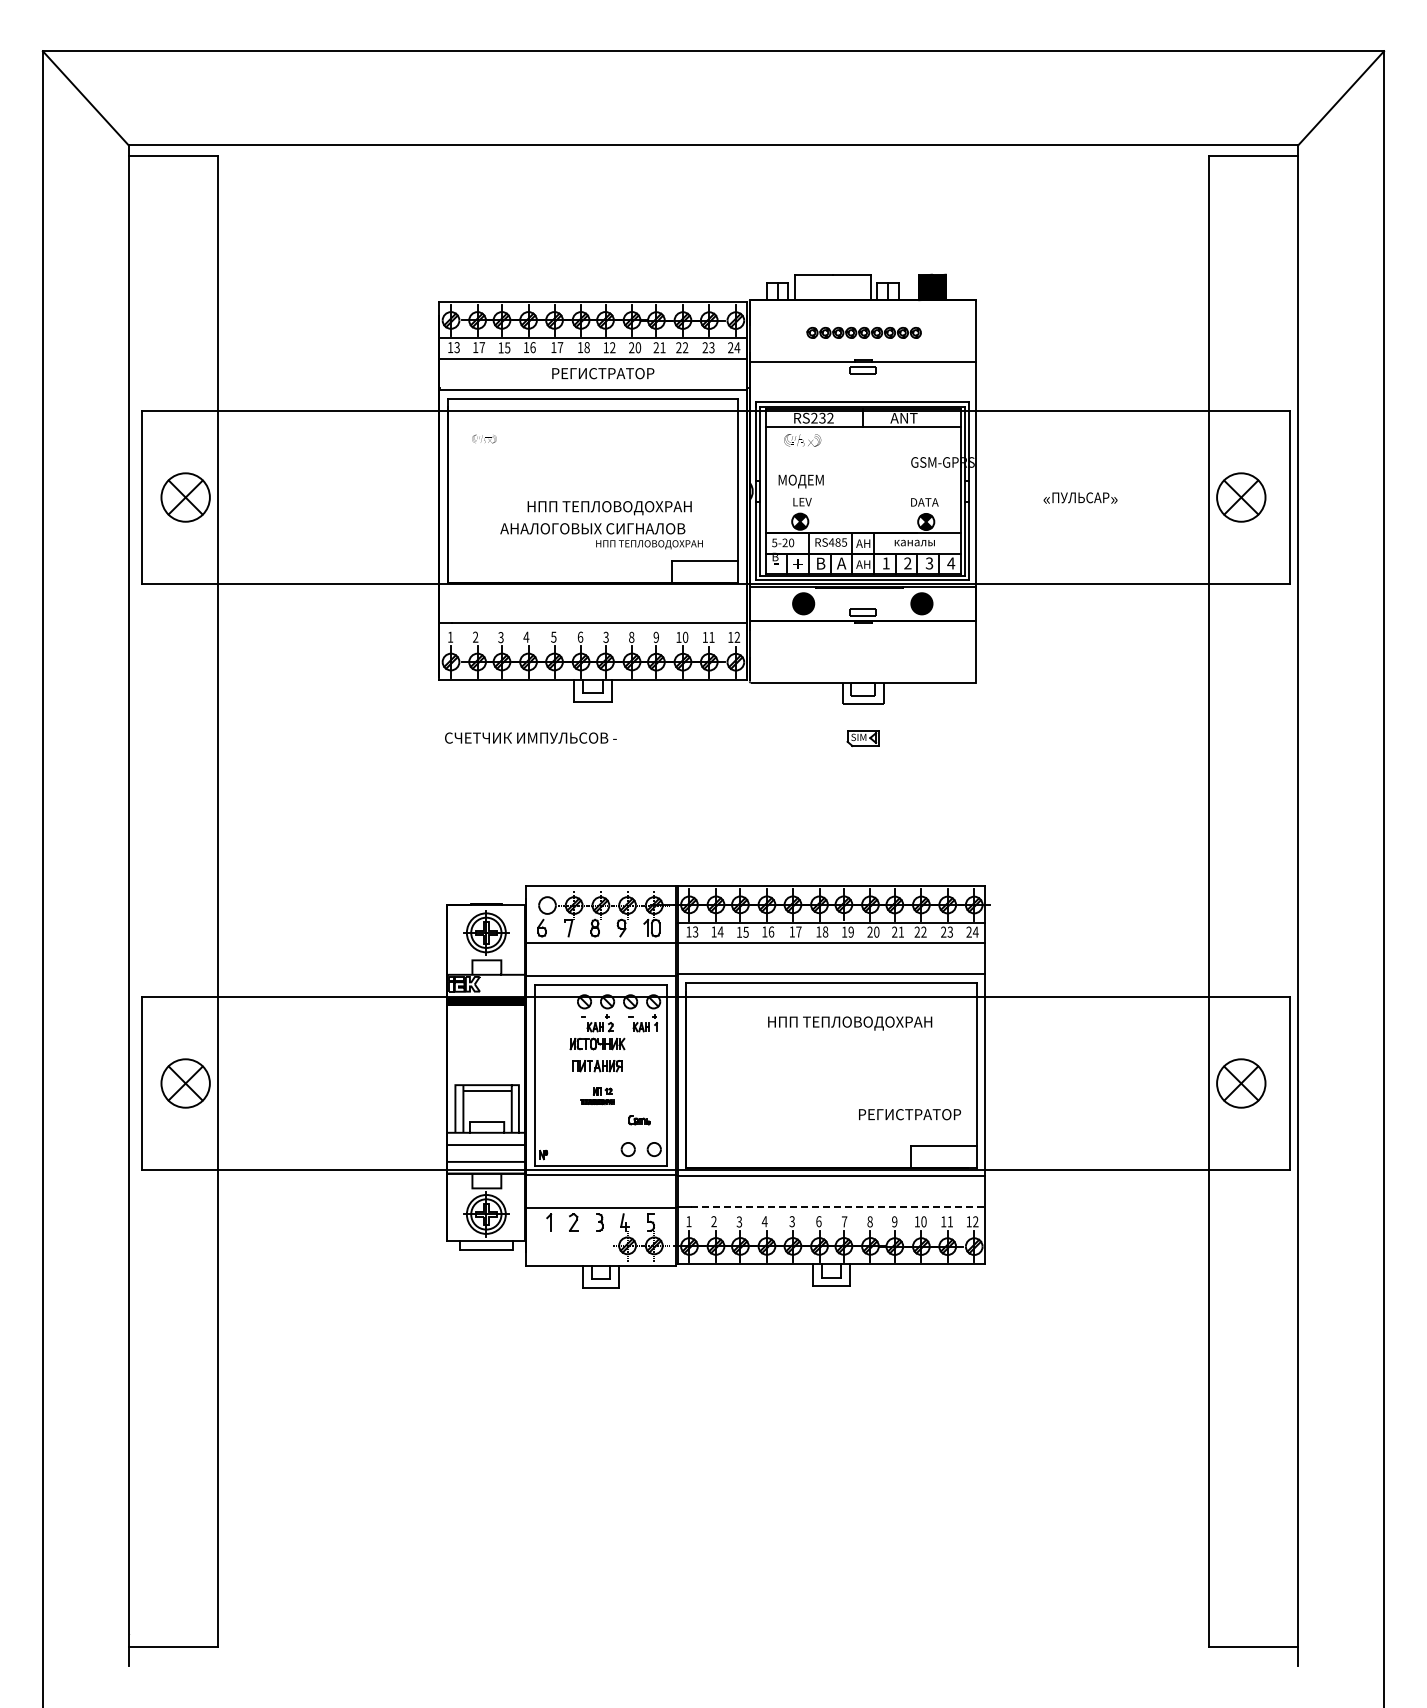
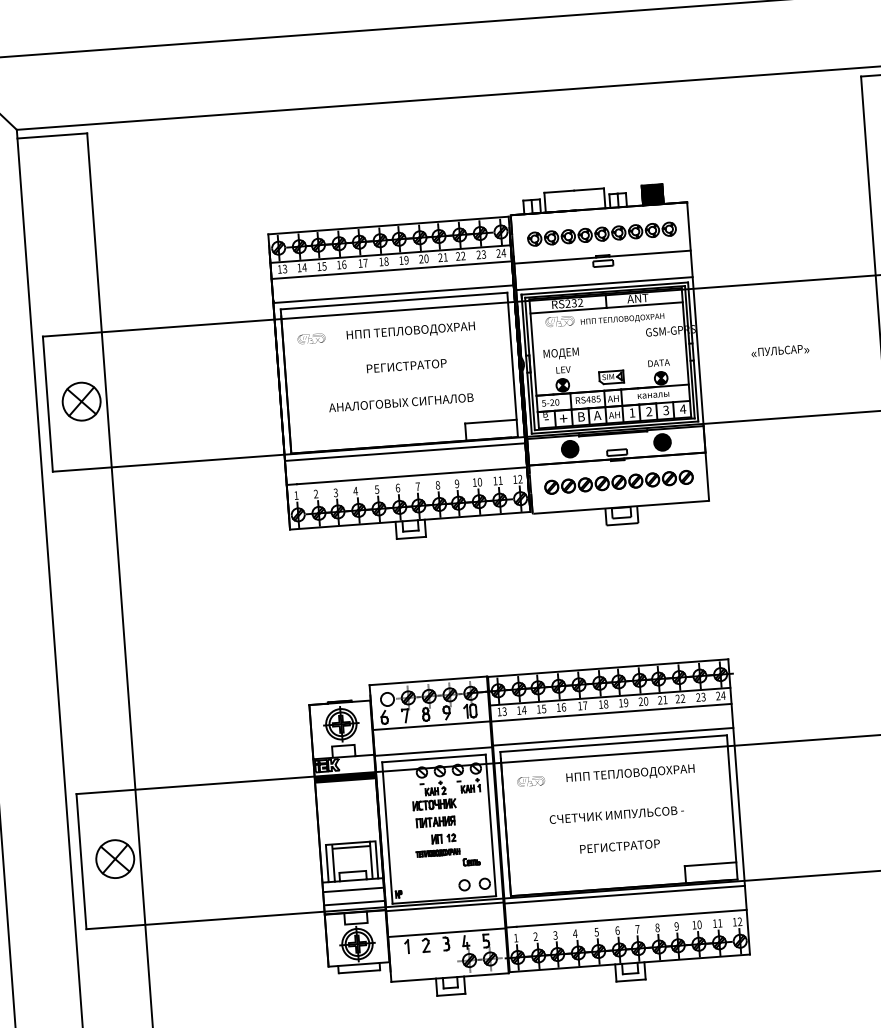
part: (863, 332) -> (601, 233), size x1.67
text: (482, 347) -> (304, 267), 17 -> 14
text: (612, 348) -> (406, 260), 12 -> 19
text: (603, 373) -> (406, 365), moved
line: (862, 396) -> (604, 283), added
part: (484, 438) -> (311, 338), size x1.43
text: (609, 508) -> (410, 331), moved
text: (649, 544) -> (622, 319), moved
line: (593, 592) -> (405, 452), added
text: (605, 636) -> (417, 486), 3 -> 7
part: (862, 650) -> (618, 482), added
text: (530, 737) -> (616, 814), moved
part: (862, 738) -> (611, 377), moved
part: (722, 1023) -> (530, 781), added
part: (597, 1096) -> (437, 845), size x1.67
text: (909, 1114) -> (619, 846), moved
line: (838, 1207) -> (632, 918), dashed -> solid
text: (791, 1221) -> (596, 932), 3 -> 5

